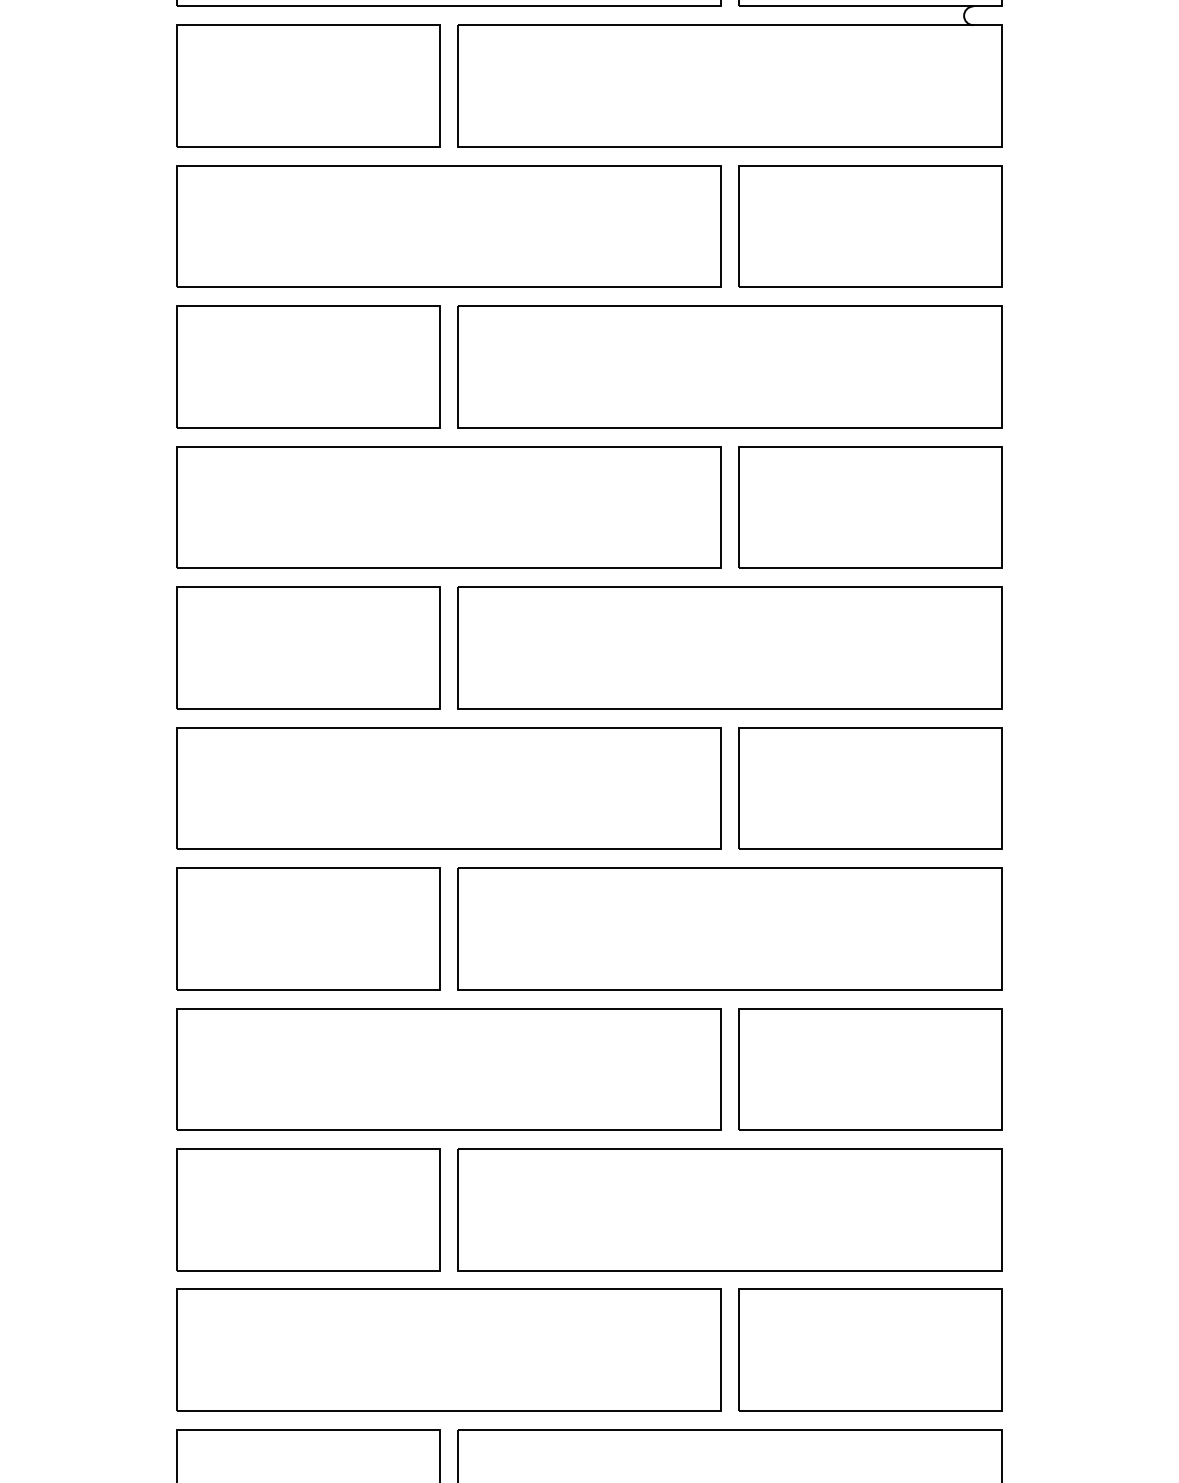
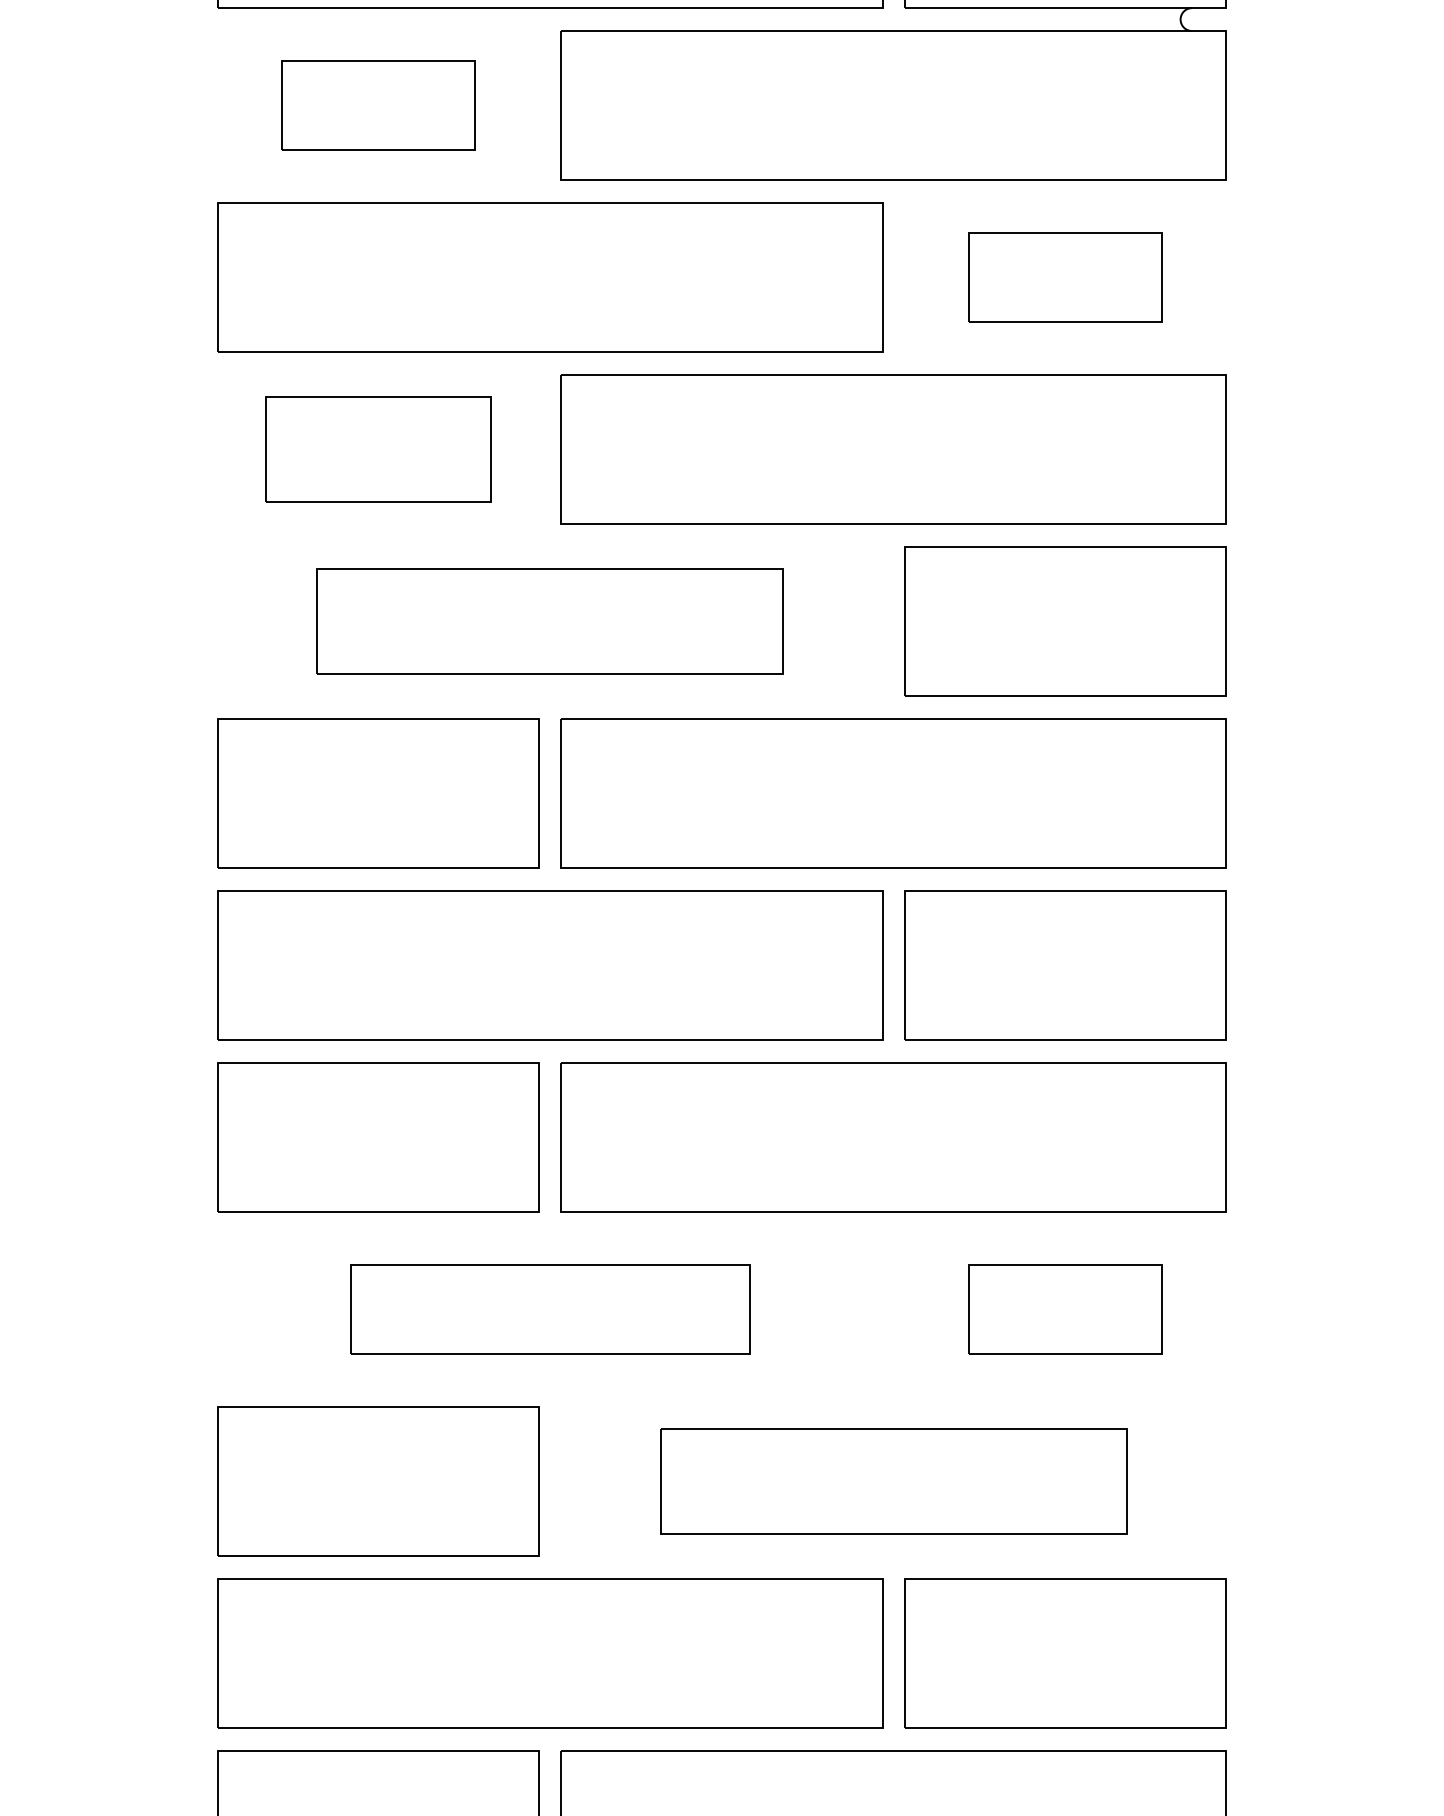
part: (308, 86) -> (378, 105), size x0.6
part: (870, 226) -> (1065, 277), size x0.6
part: (308, 366) -> (378, 449), size x0.7
part: (449, 507) -> (550, 621), size x0.7
part: (449, 1069) -> (550, 1309), size x0.6
part: (870, 1069) -> (1065, 1309), size x0.6
part: (729, 1209) -> (893, 1481), size x0.7

